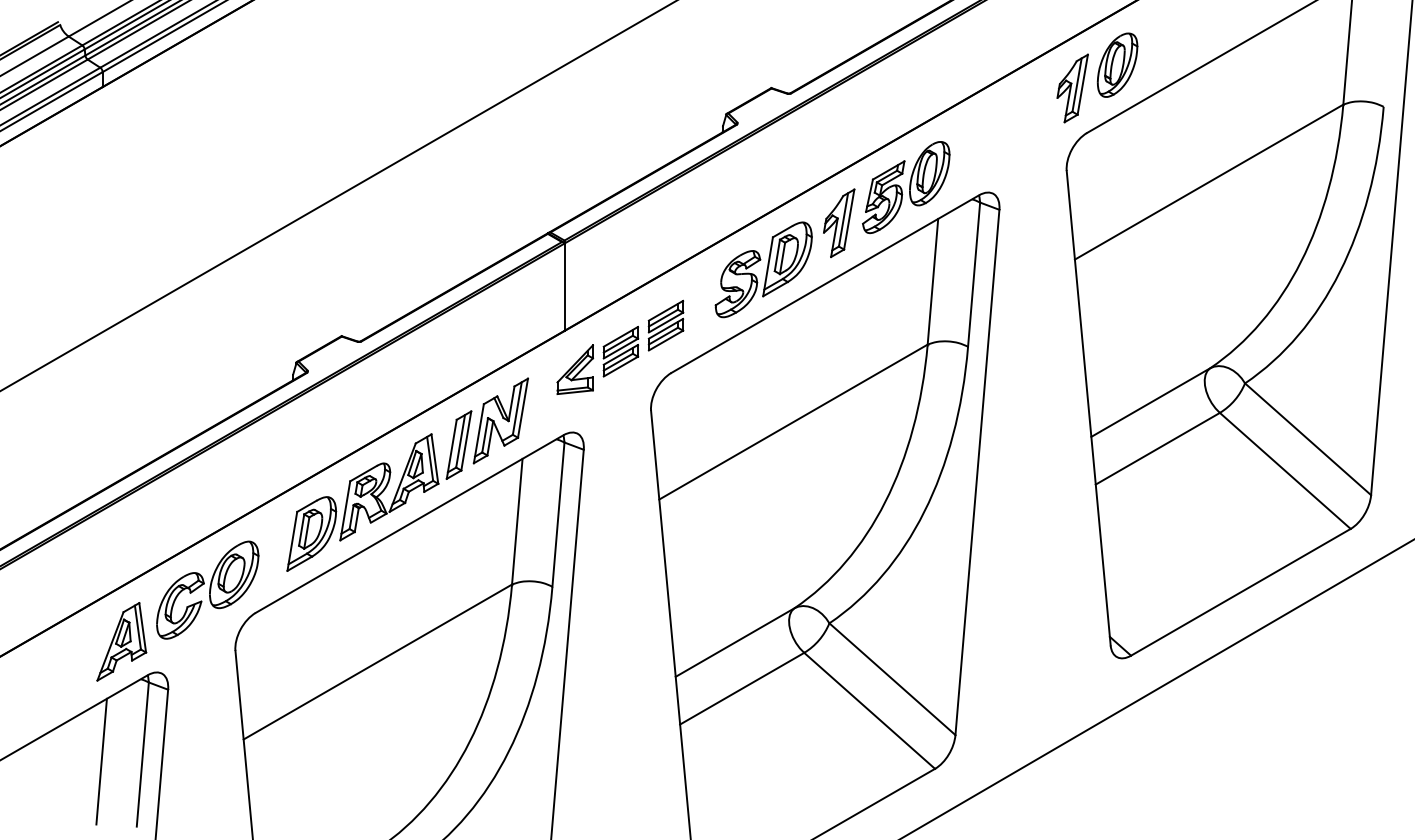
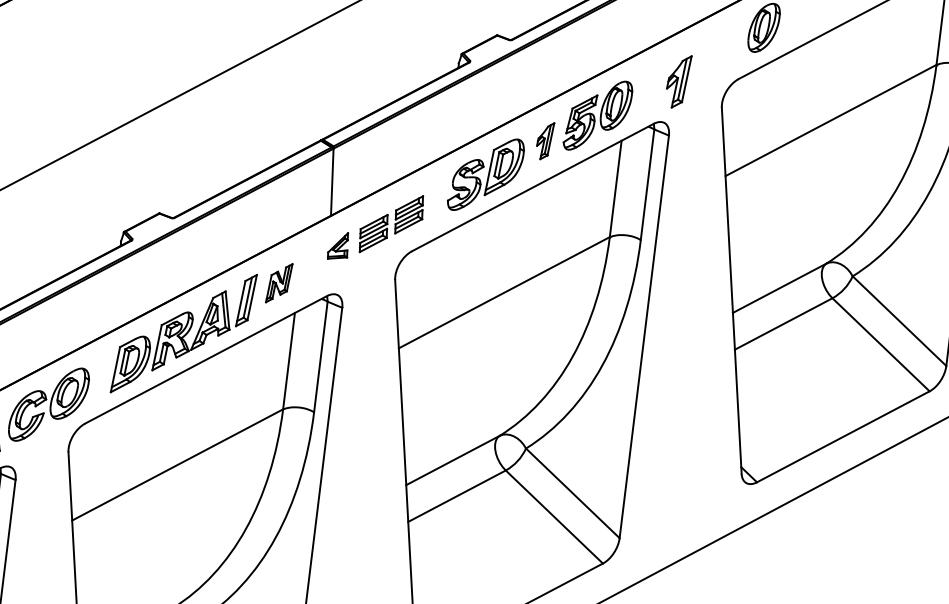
part: (1072, 88) -> (678, 81), moved
part: (839, 222) -> (545, 140), size x0.7
part: (574, 369) -> (337, 245), size x0.7
part: (500, 420) -> (279, 282), size x0.6

